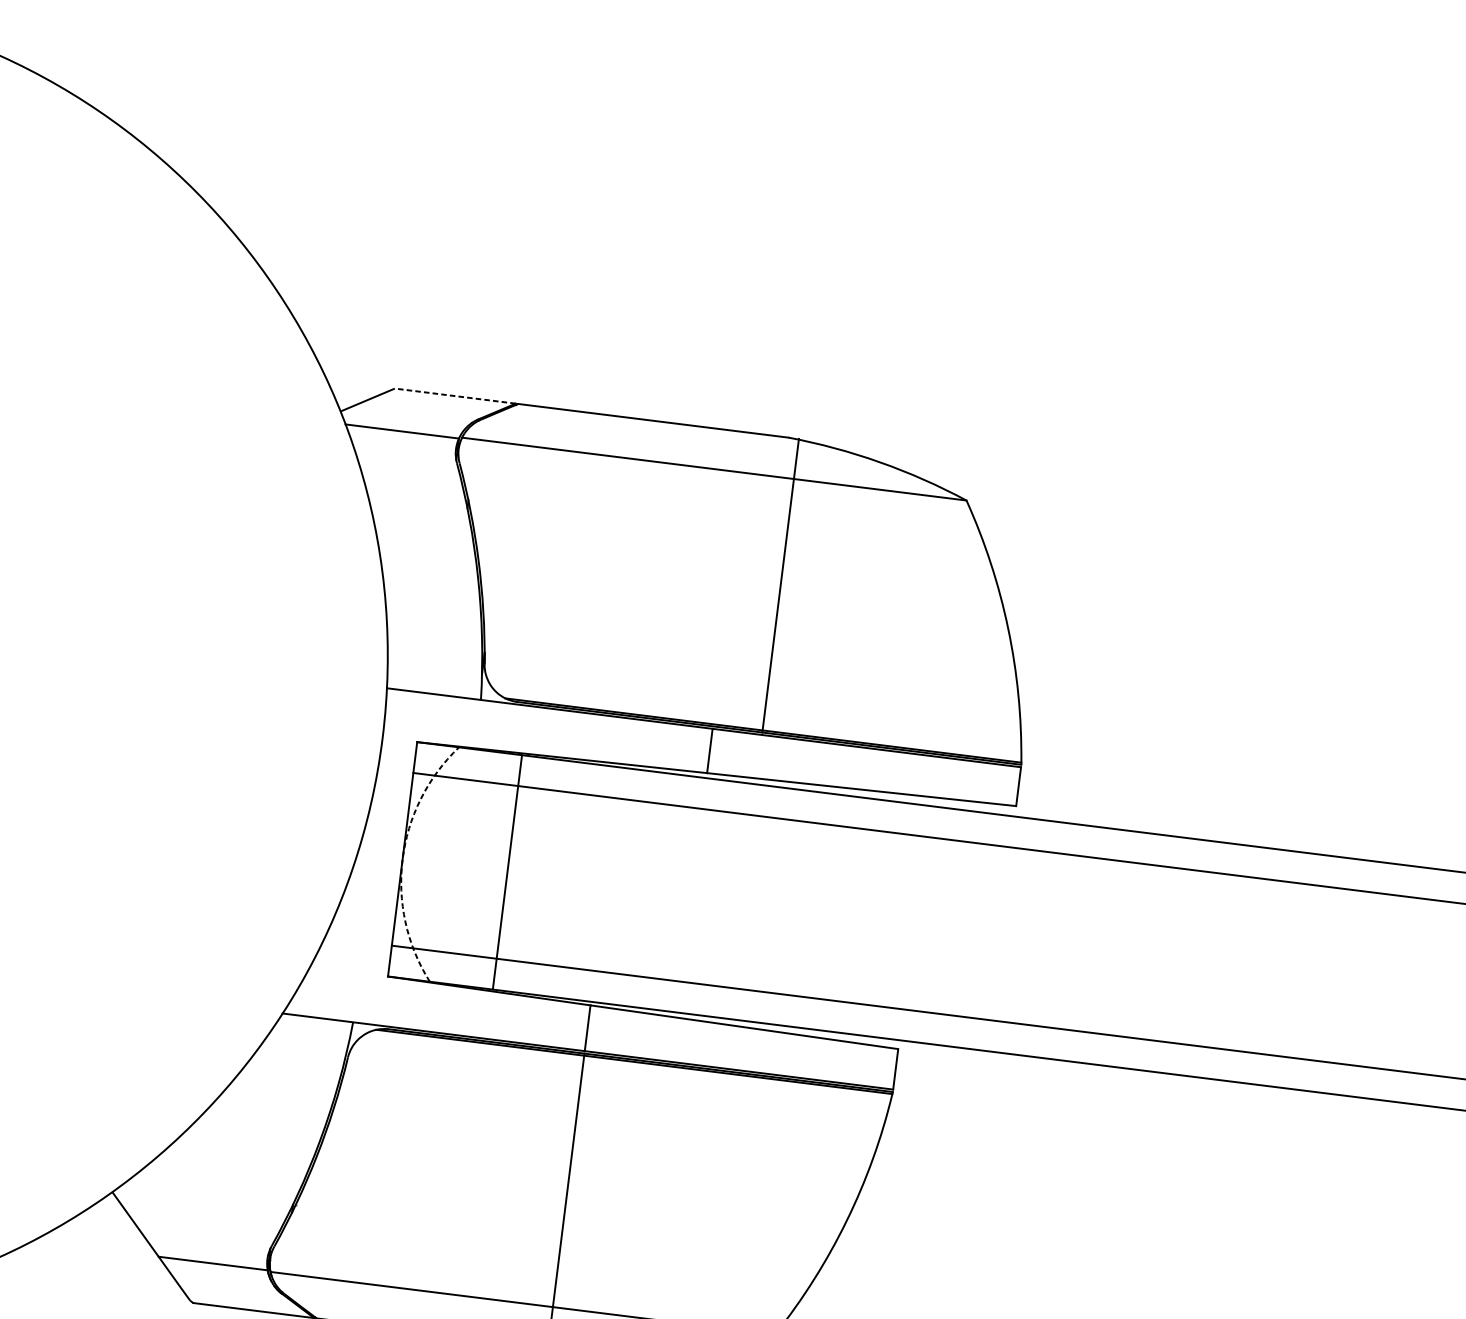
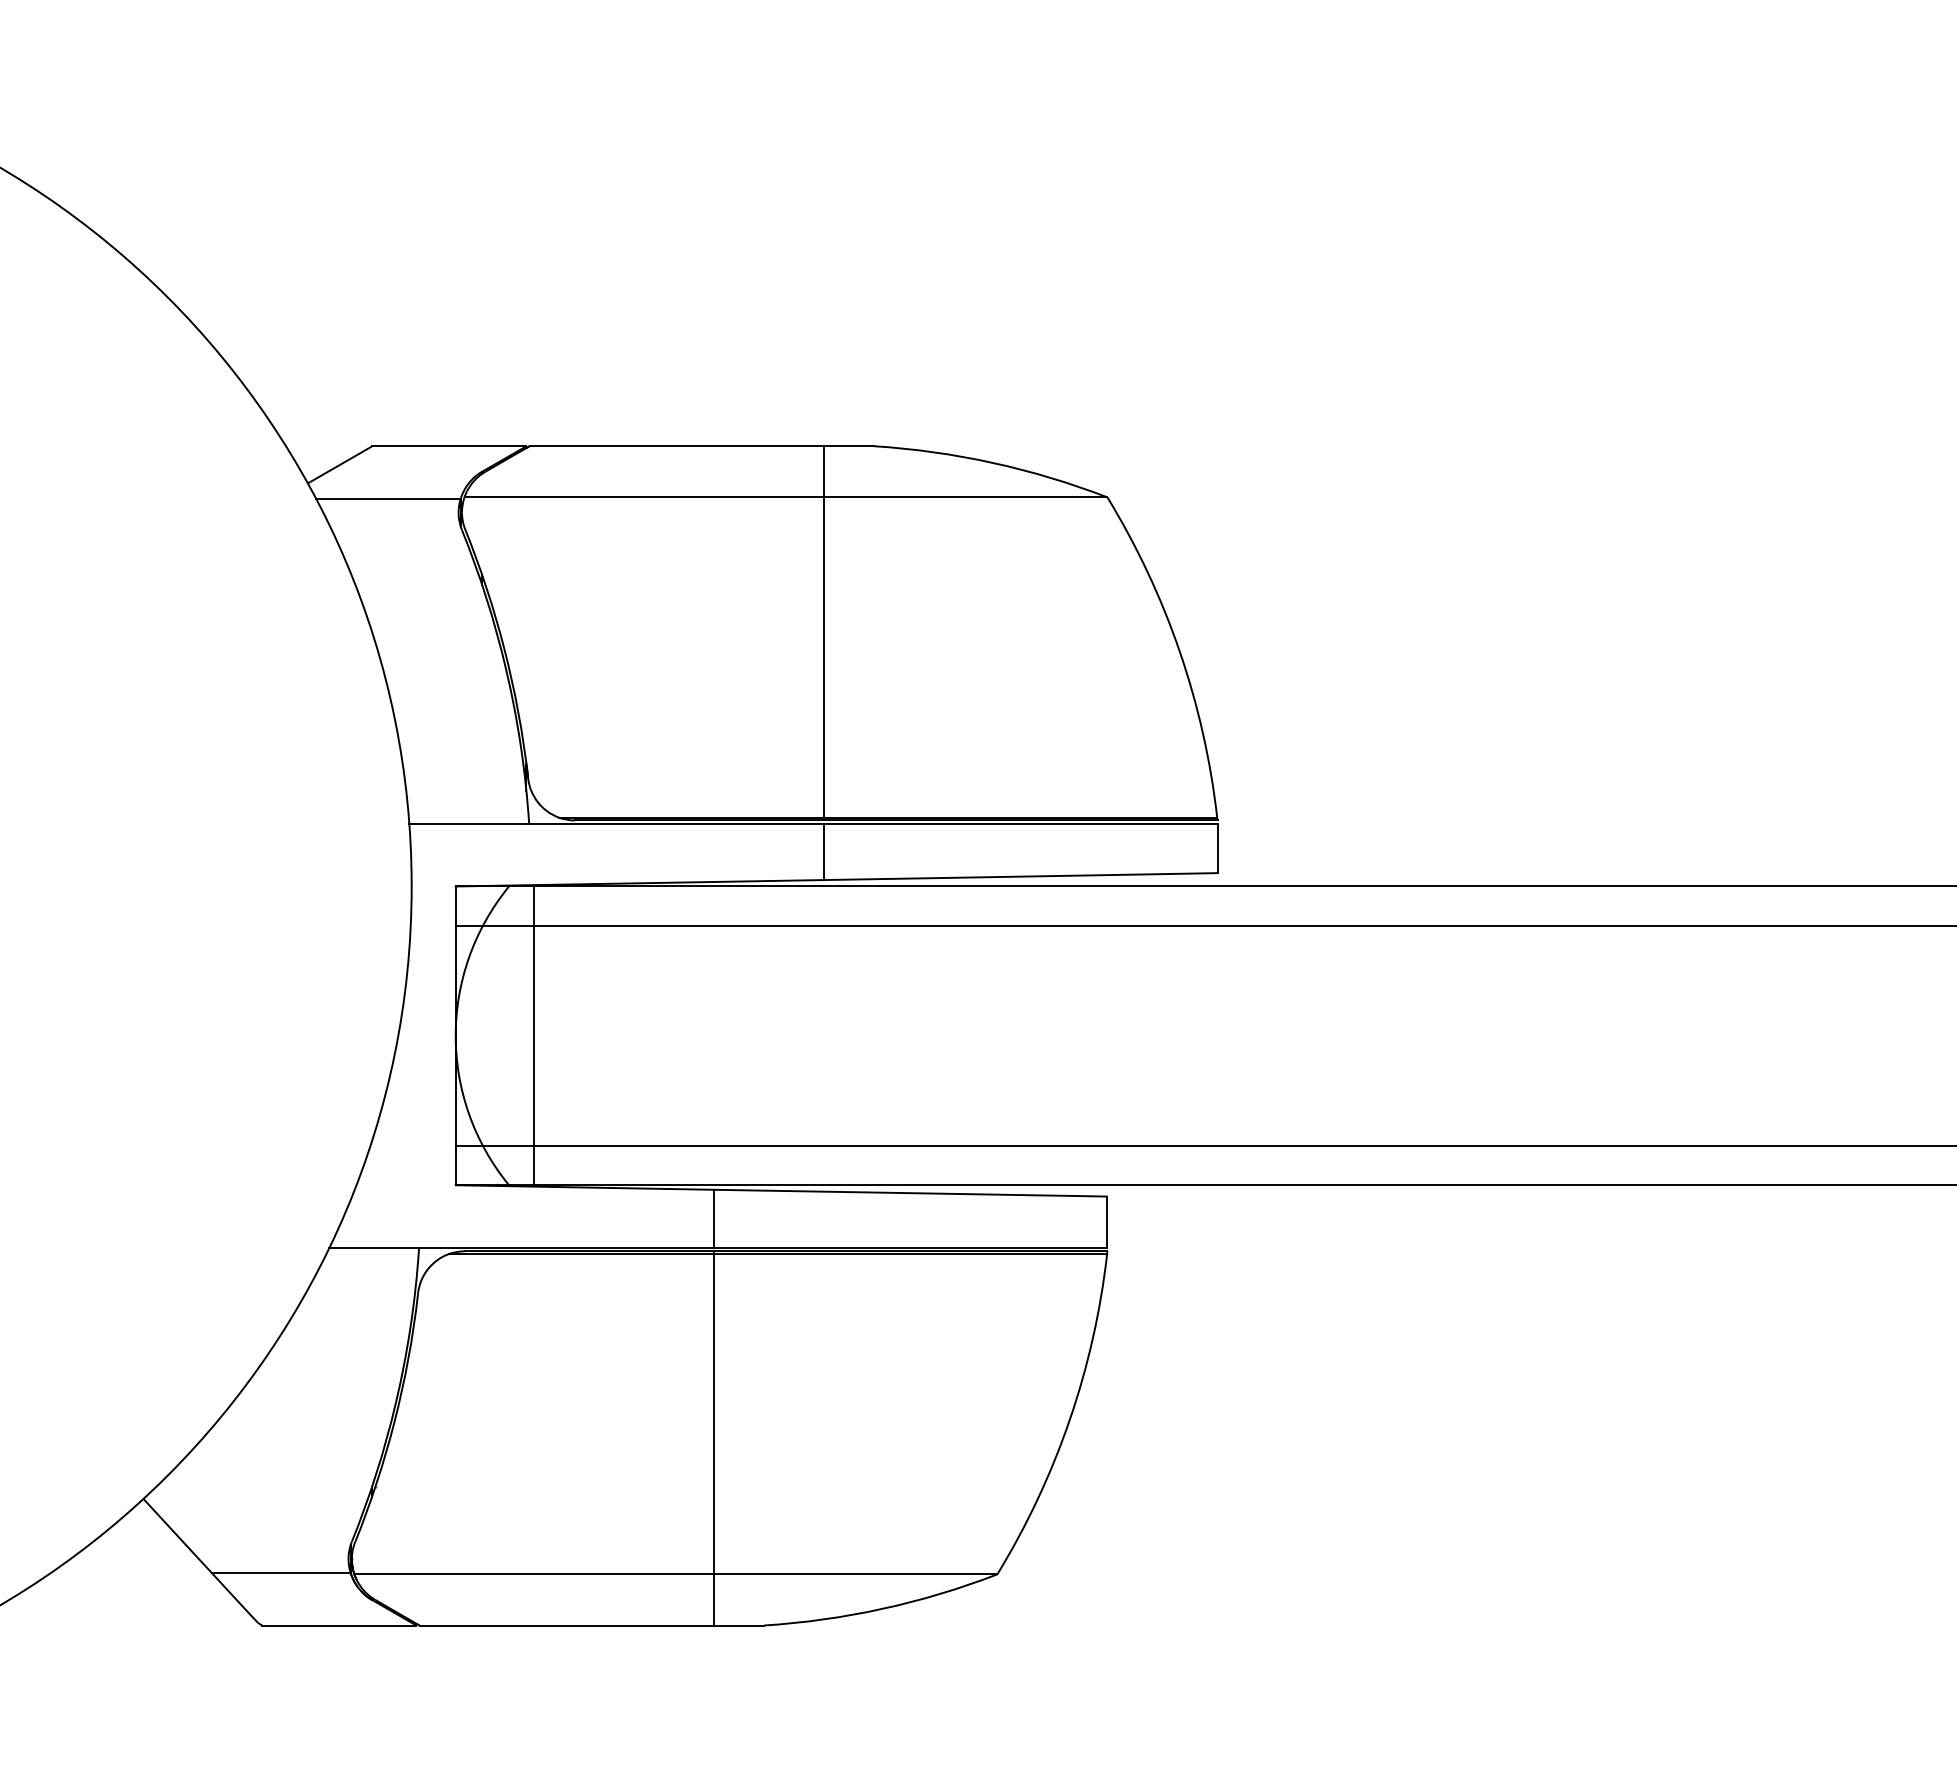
line: (454, 396) -> (448, 446), dashed -> solid
line: (780, 585) -> (824, 633), moved
arc: (402, 859) -> (455, 1035), dashed -> solid
line: (507, 872) -> (534, 1035), moved

